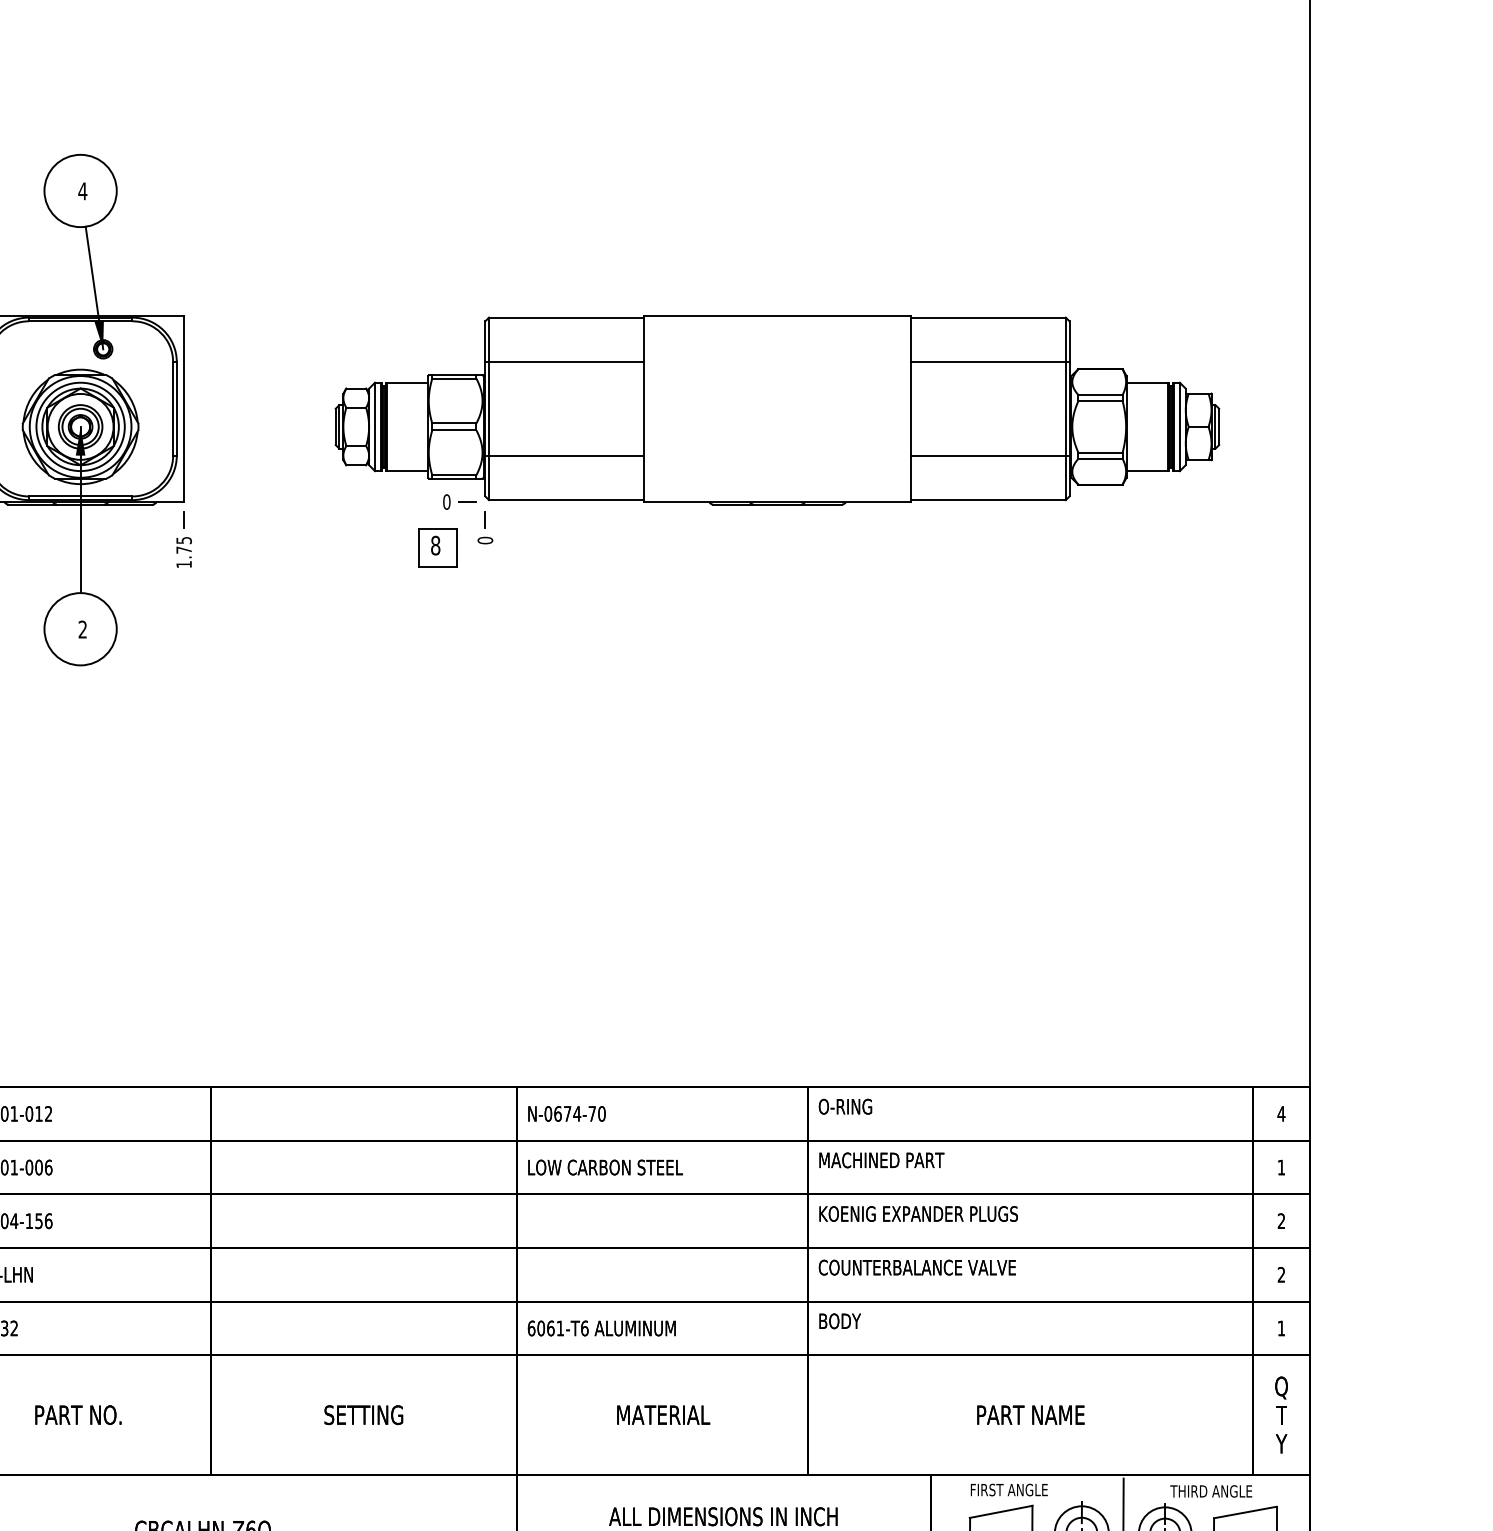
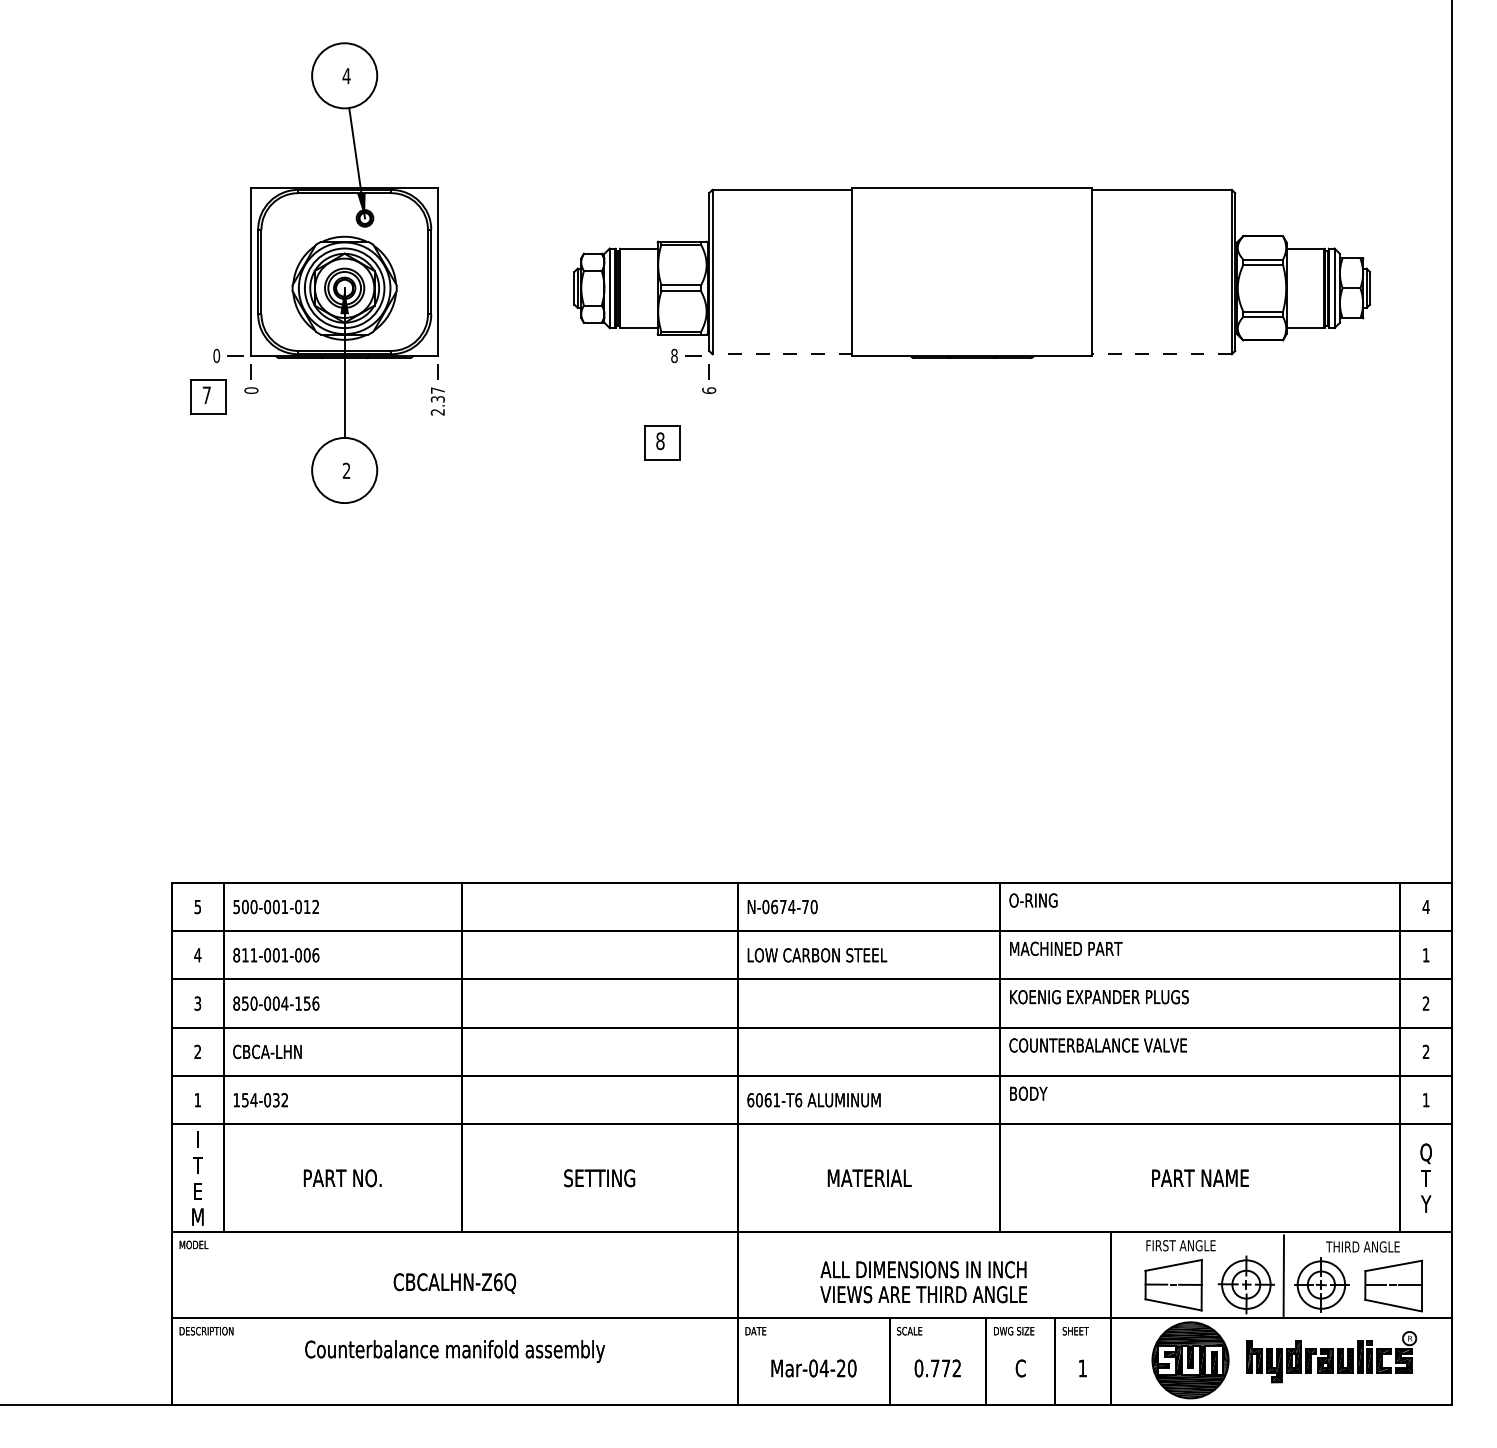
line: (564, 361) -> (780, 229), removed
line: (989, 361) -> (1163, 229), removed
line: (564, 455) -> (780, 314), removed
line: (989, 455) -> (1163, 314), removed
line: (566, 500) -> (782, 354), solid -> dashed
line: (987, 500) -> (1161, 354), solid -> dashed
text: (446, 501) -> (674, 355), 0 -> 8
text: (484, 540) -> (708, 390), 0 -> 6
part: (437, 547) -> (662, 442), moved
text: (183, 552) -> (437, 401), 1.75 -> 2.37

